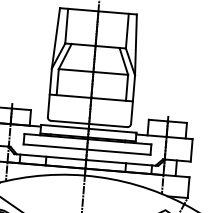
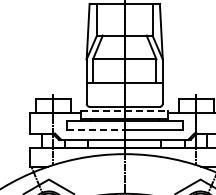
line: (88, 128) -> (124, 111), solid -> dashed
line: (56, 147) -> (96, 130), solid -> dashed

